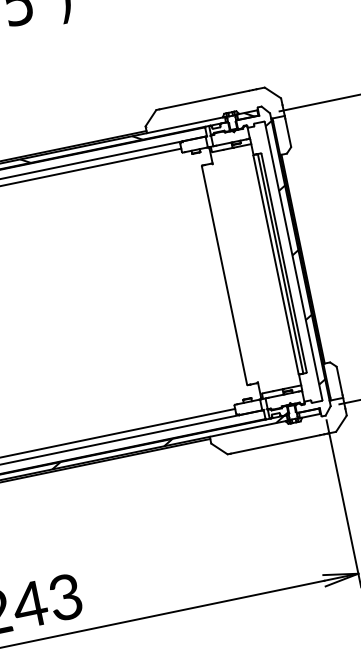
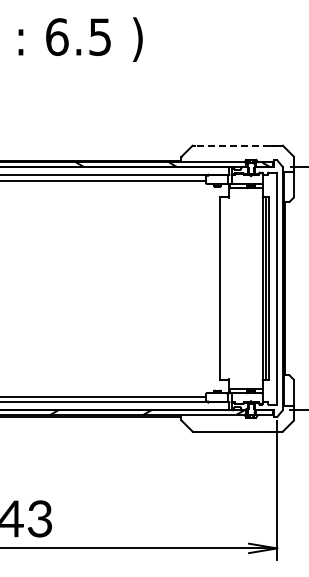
line: (204, 100) -> (232, 145), solid -> dashed
hatch: (283, 263) -> (268, 288), removed

